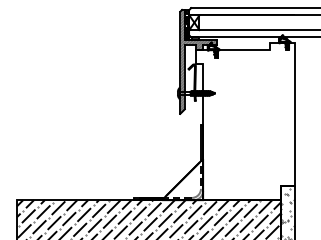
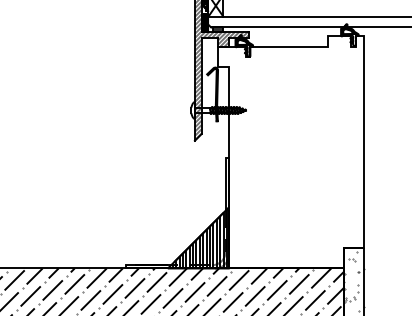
hatch: (182, 180) -> (198, 239), added

